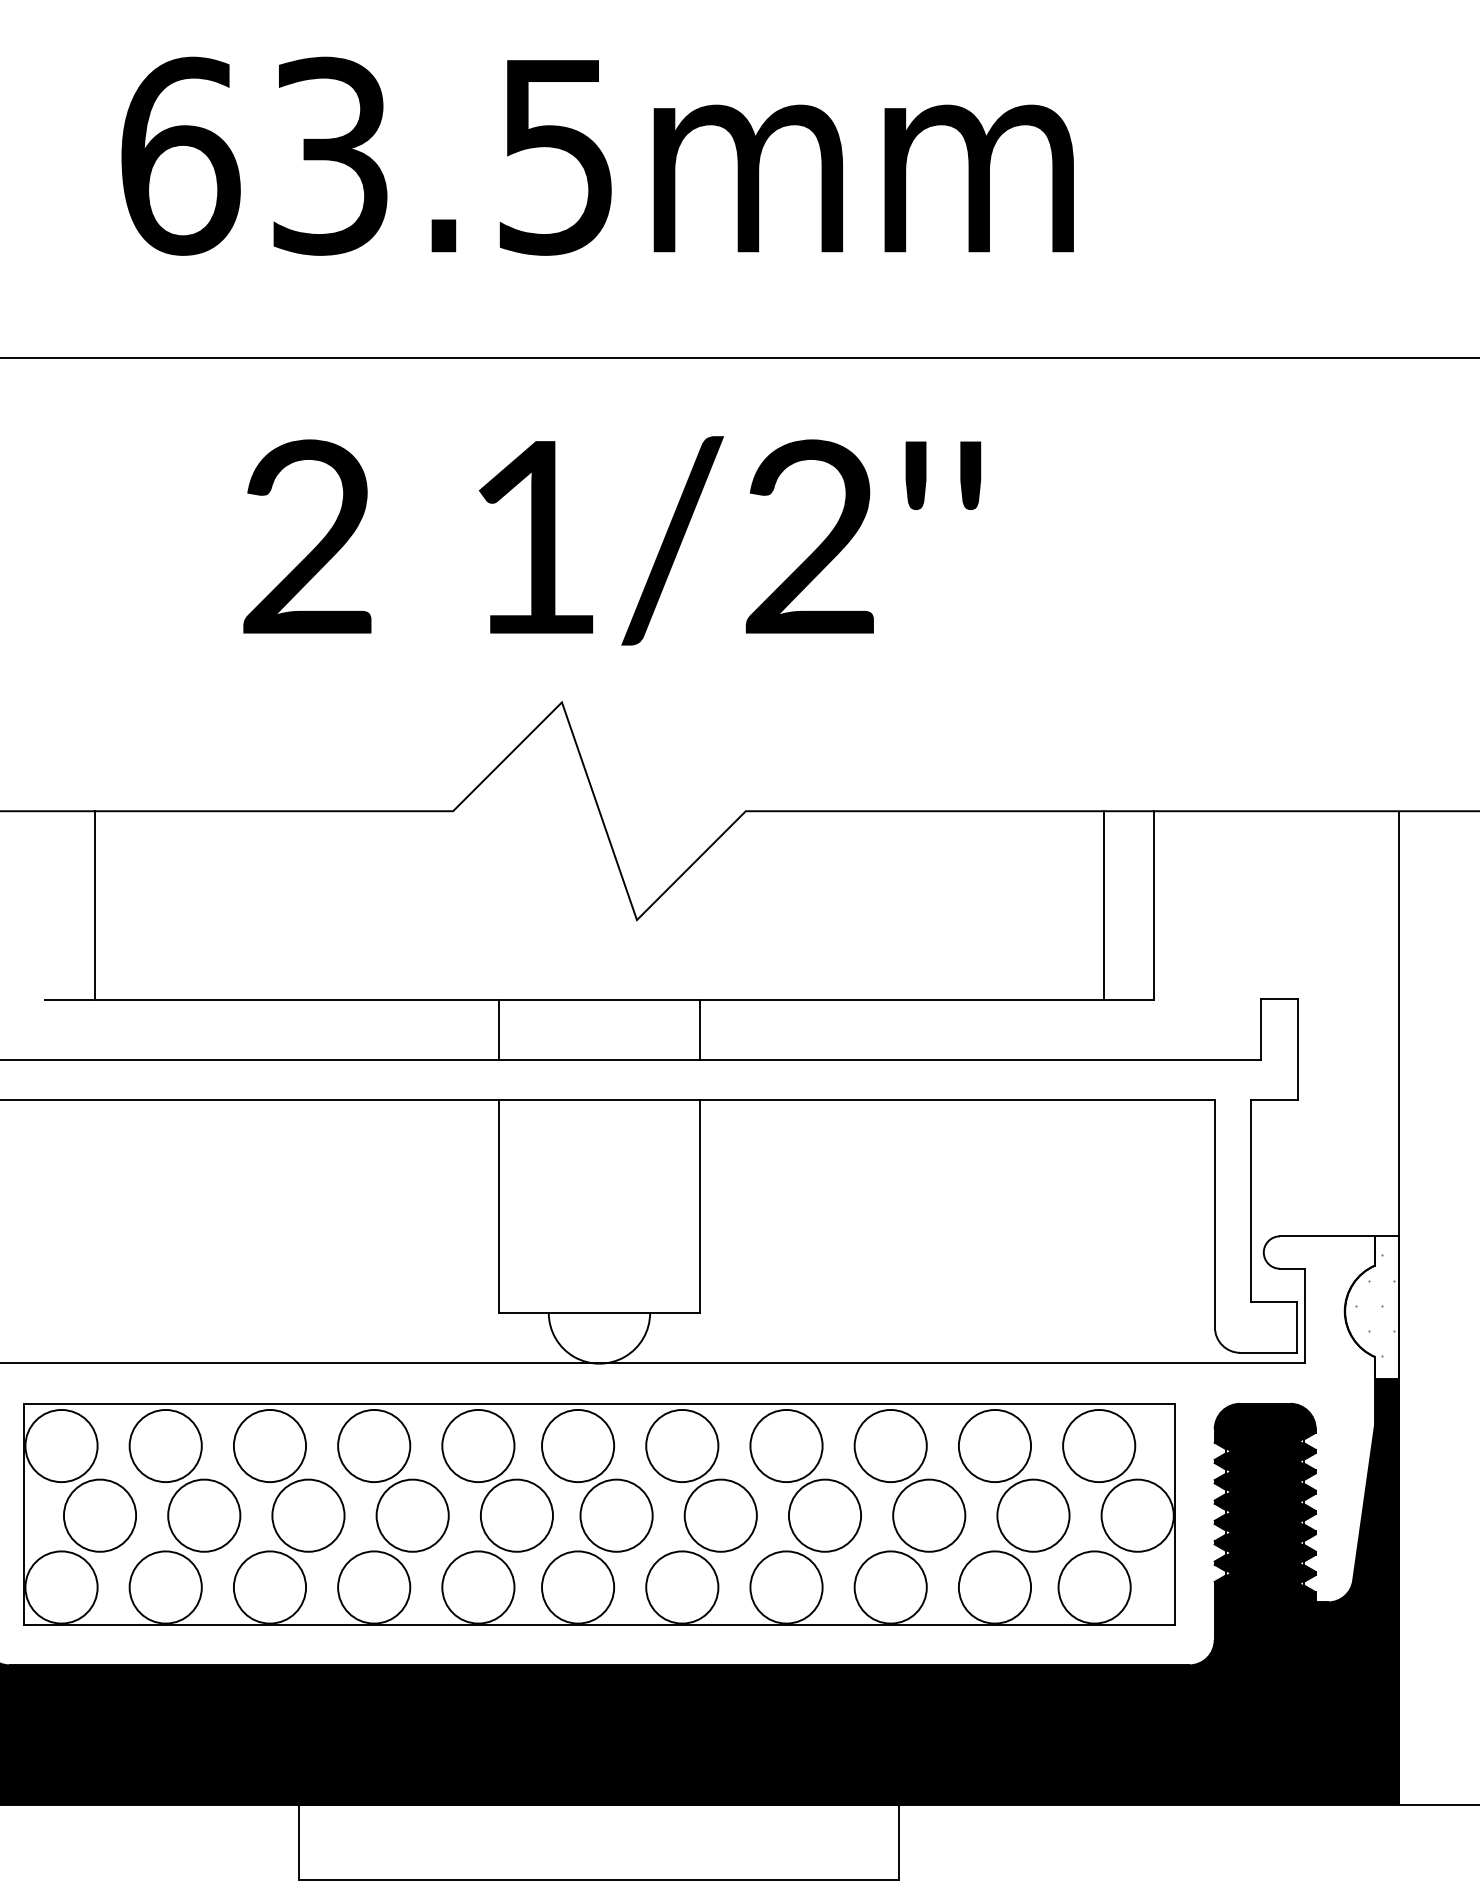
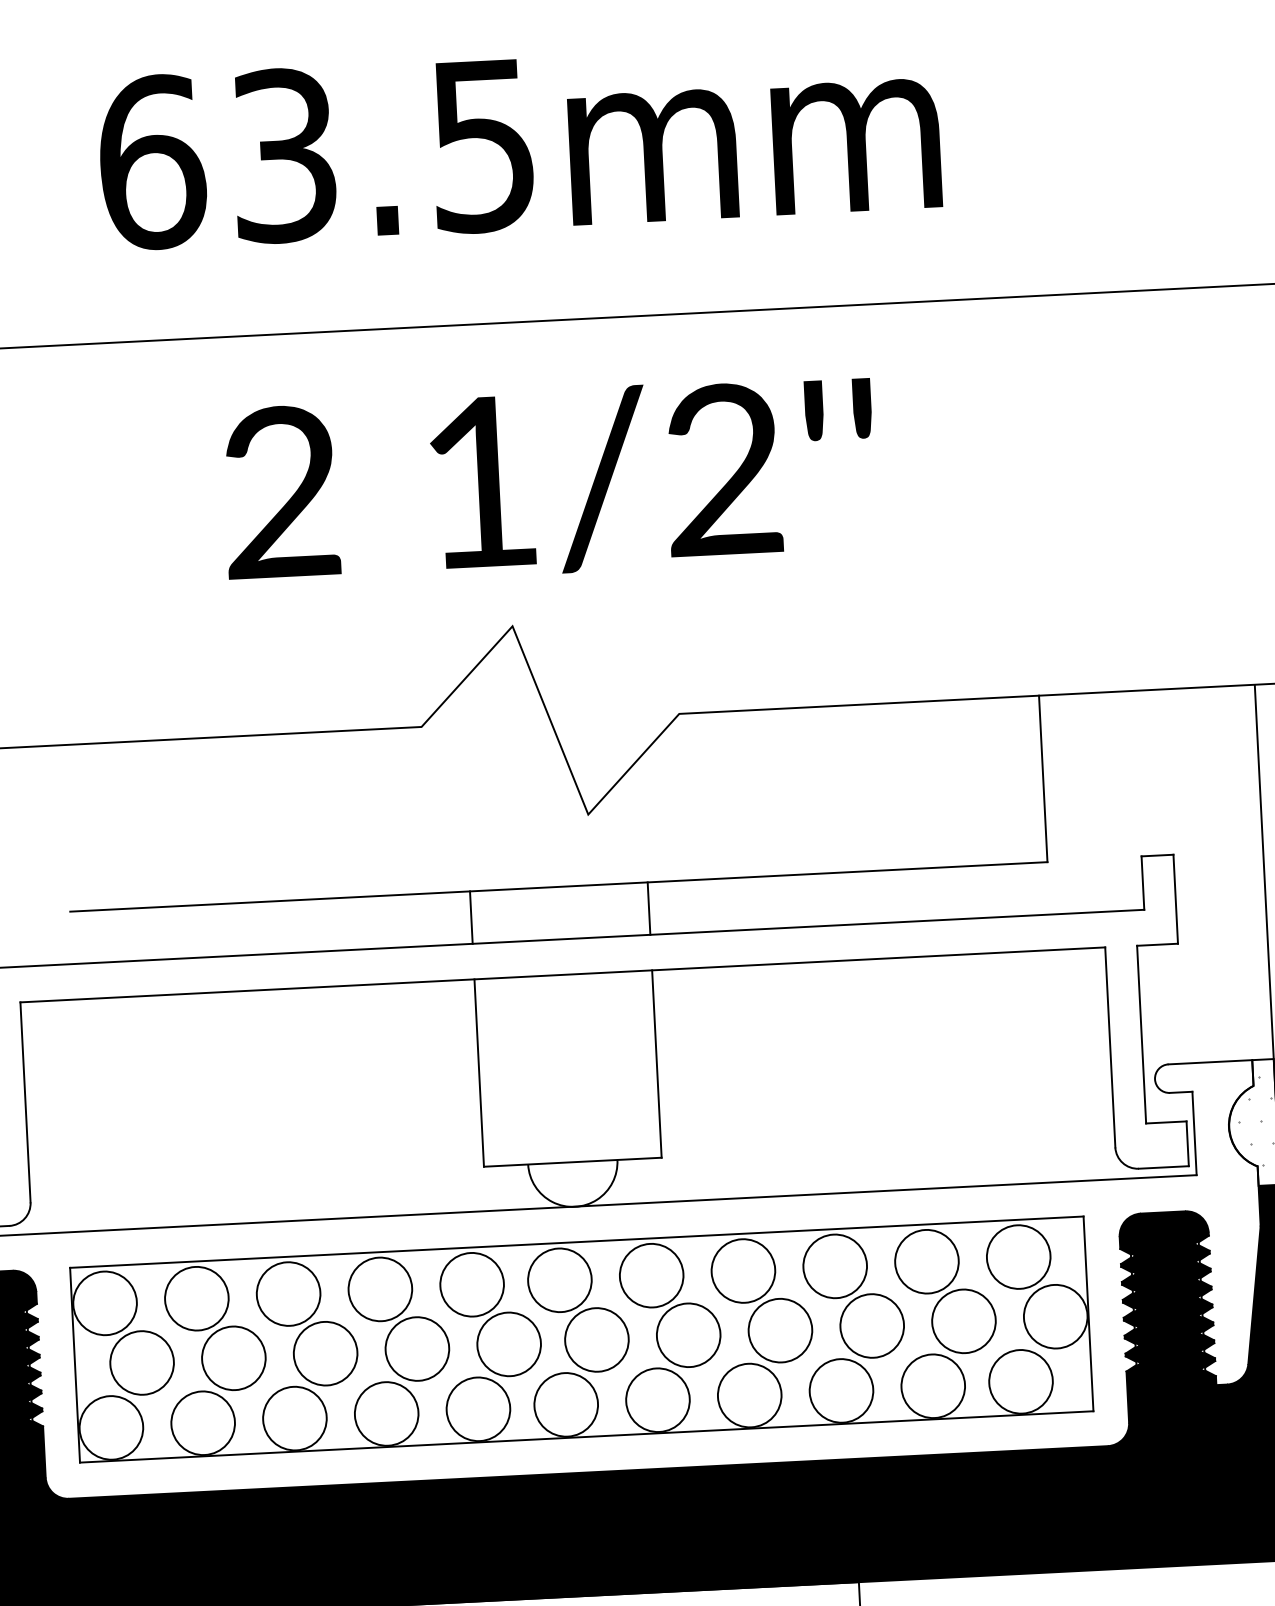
line: (94, 905) -> (110, 825), removed
line: (1103, 905) -> (998, 780), removed

